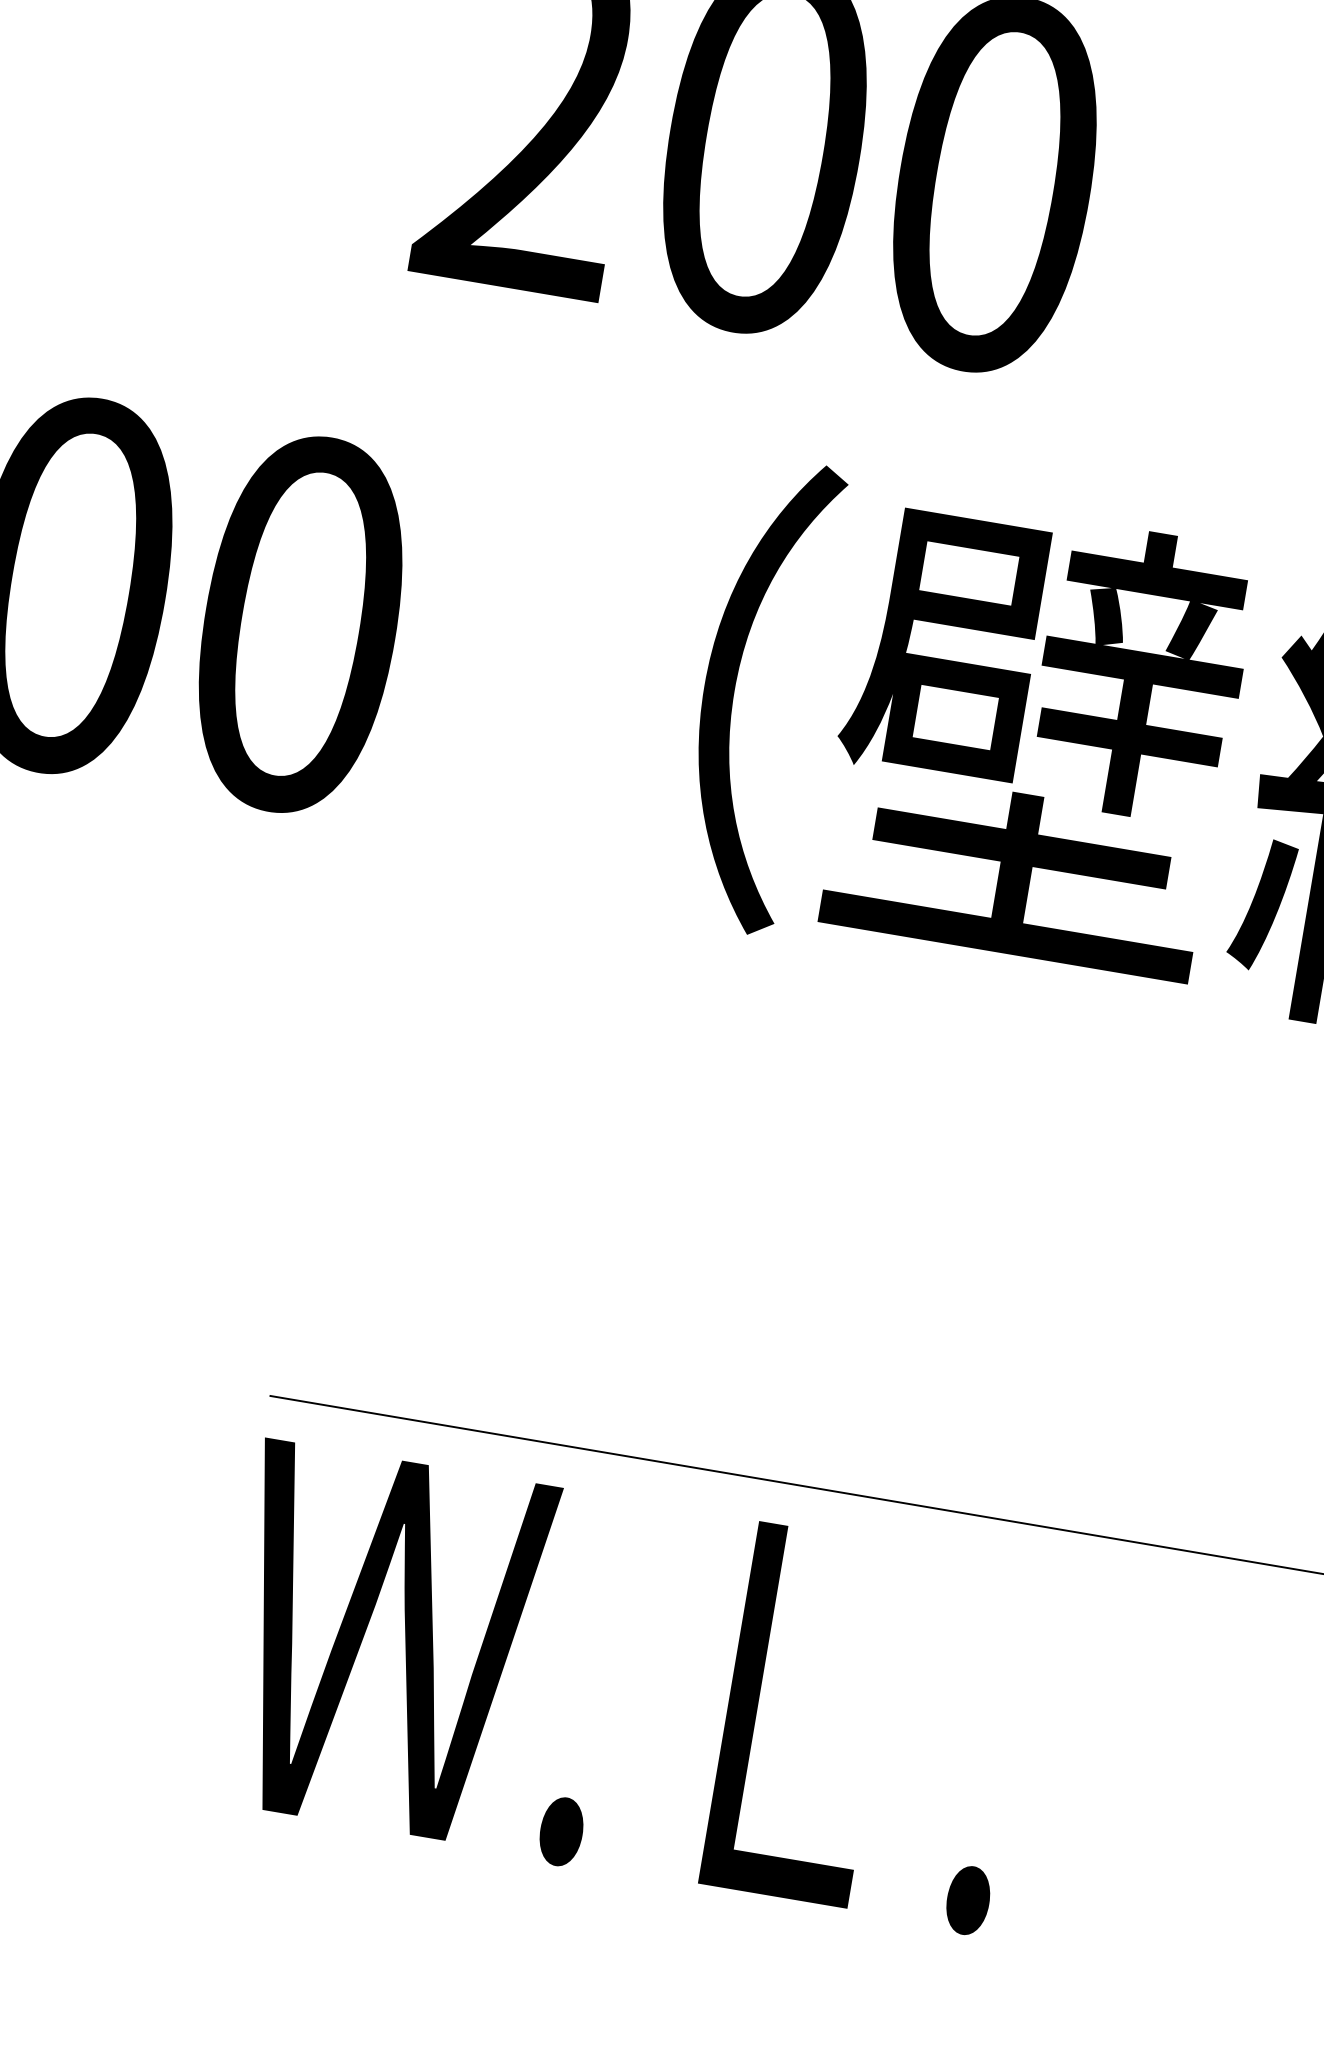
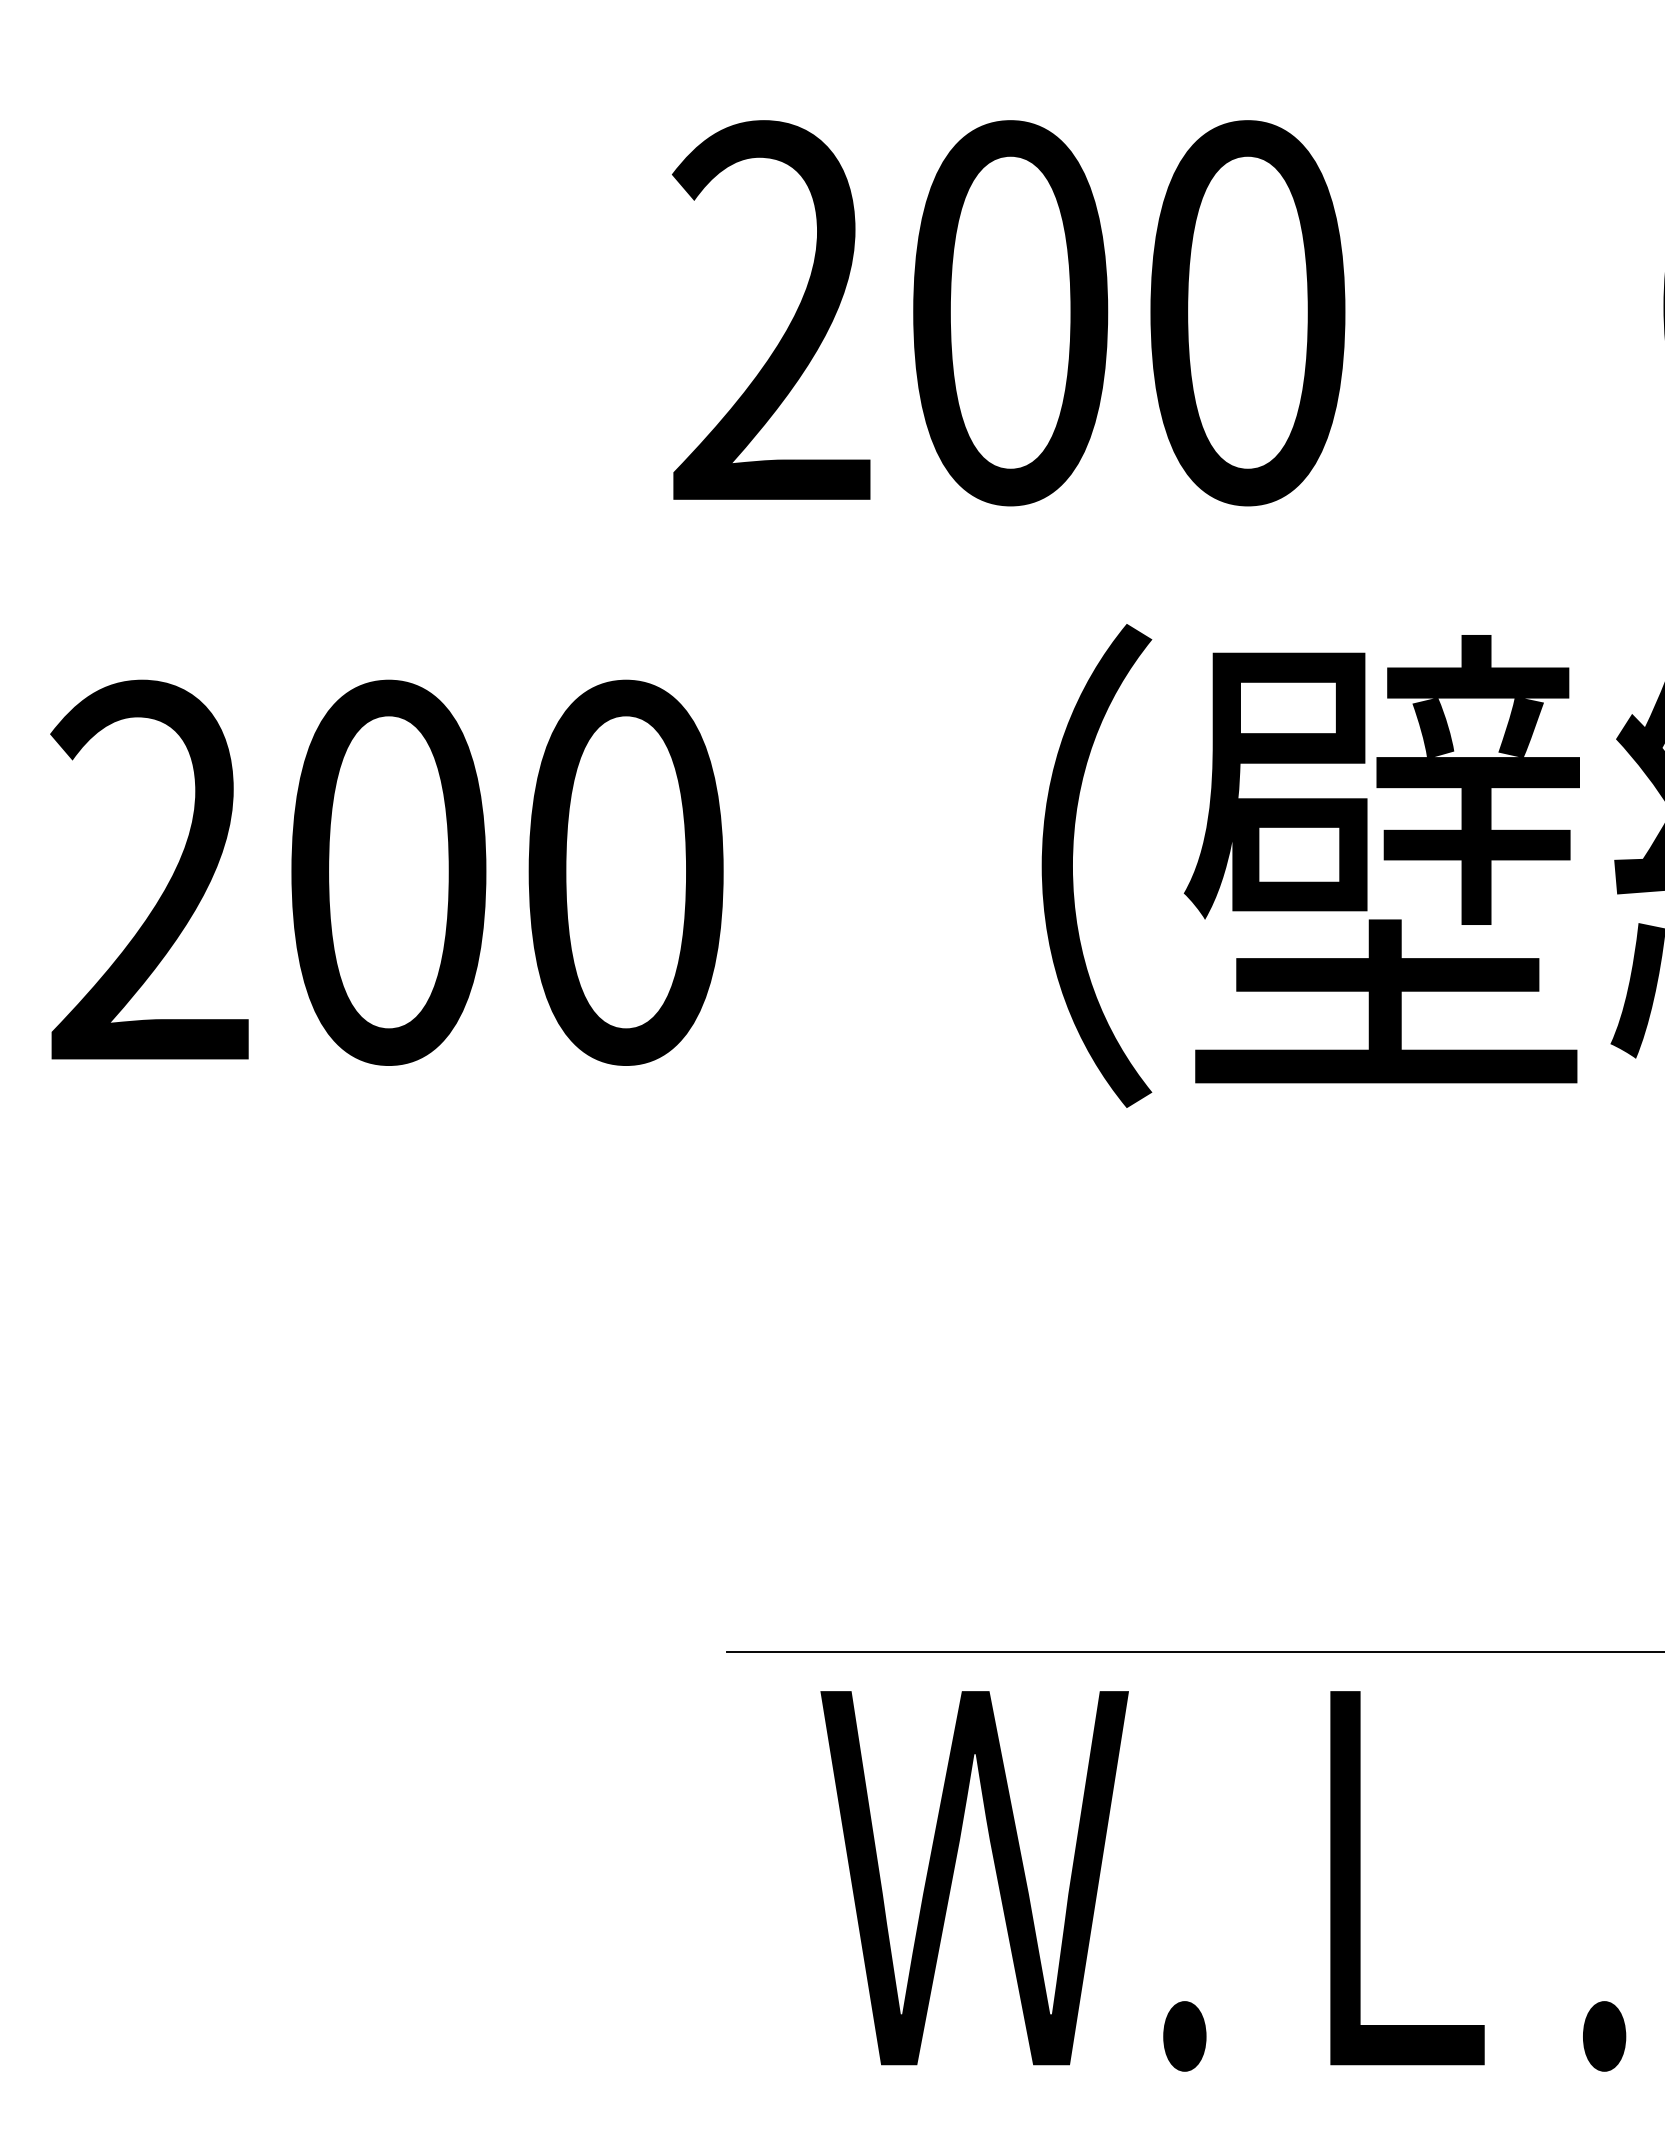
text: (624, 1687) -> (1223, 1881), moved

